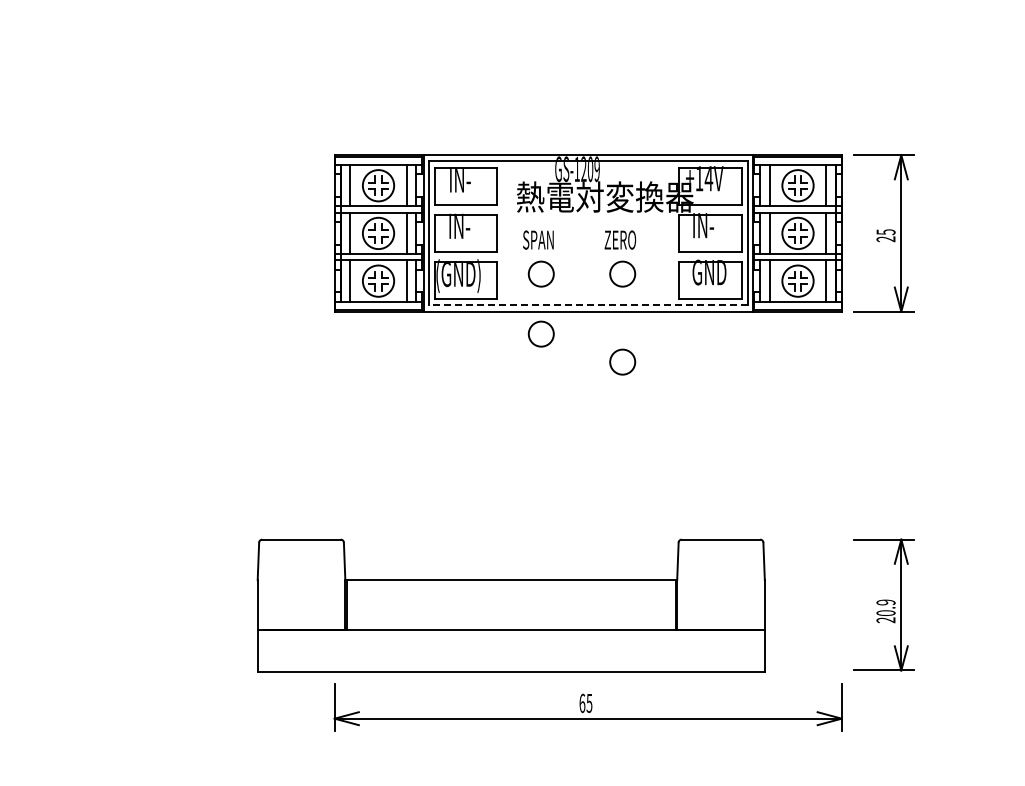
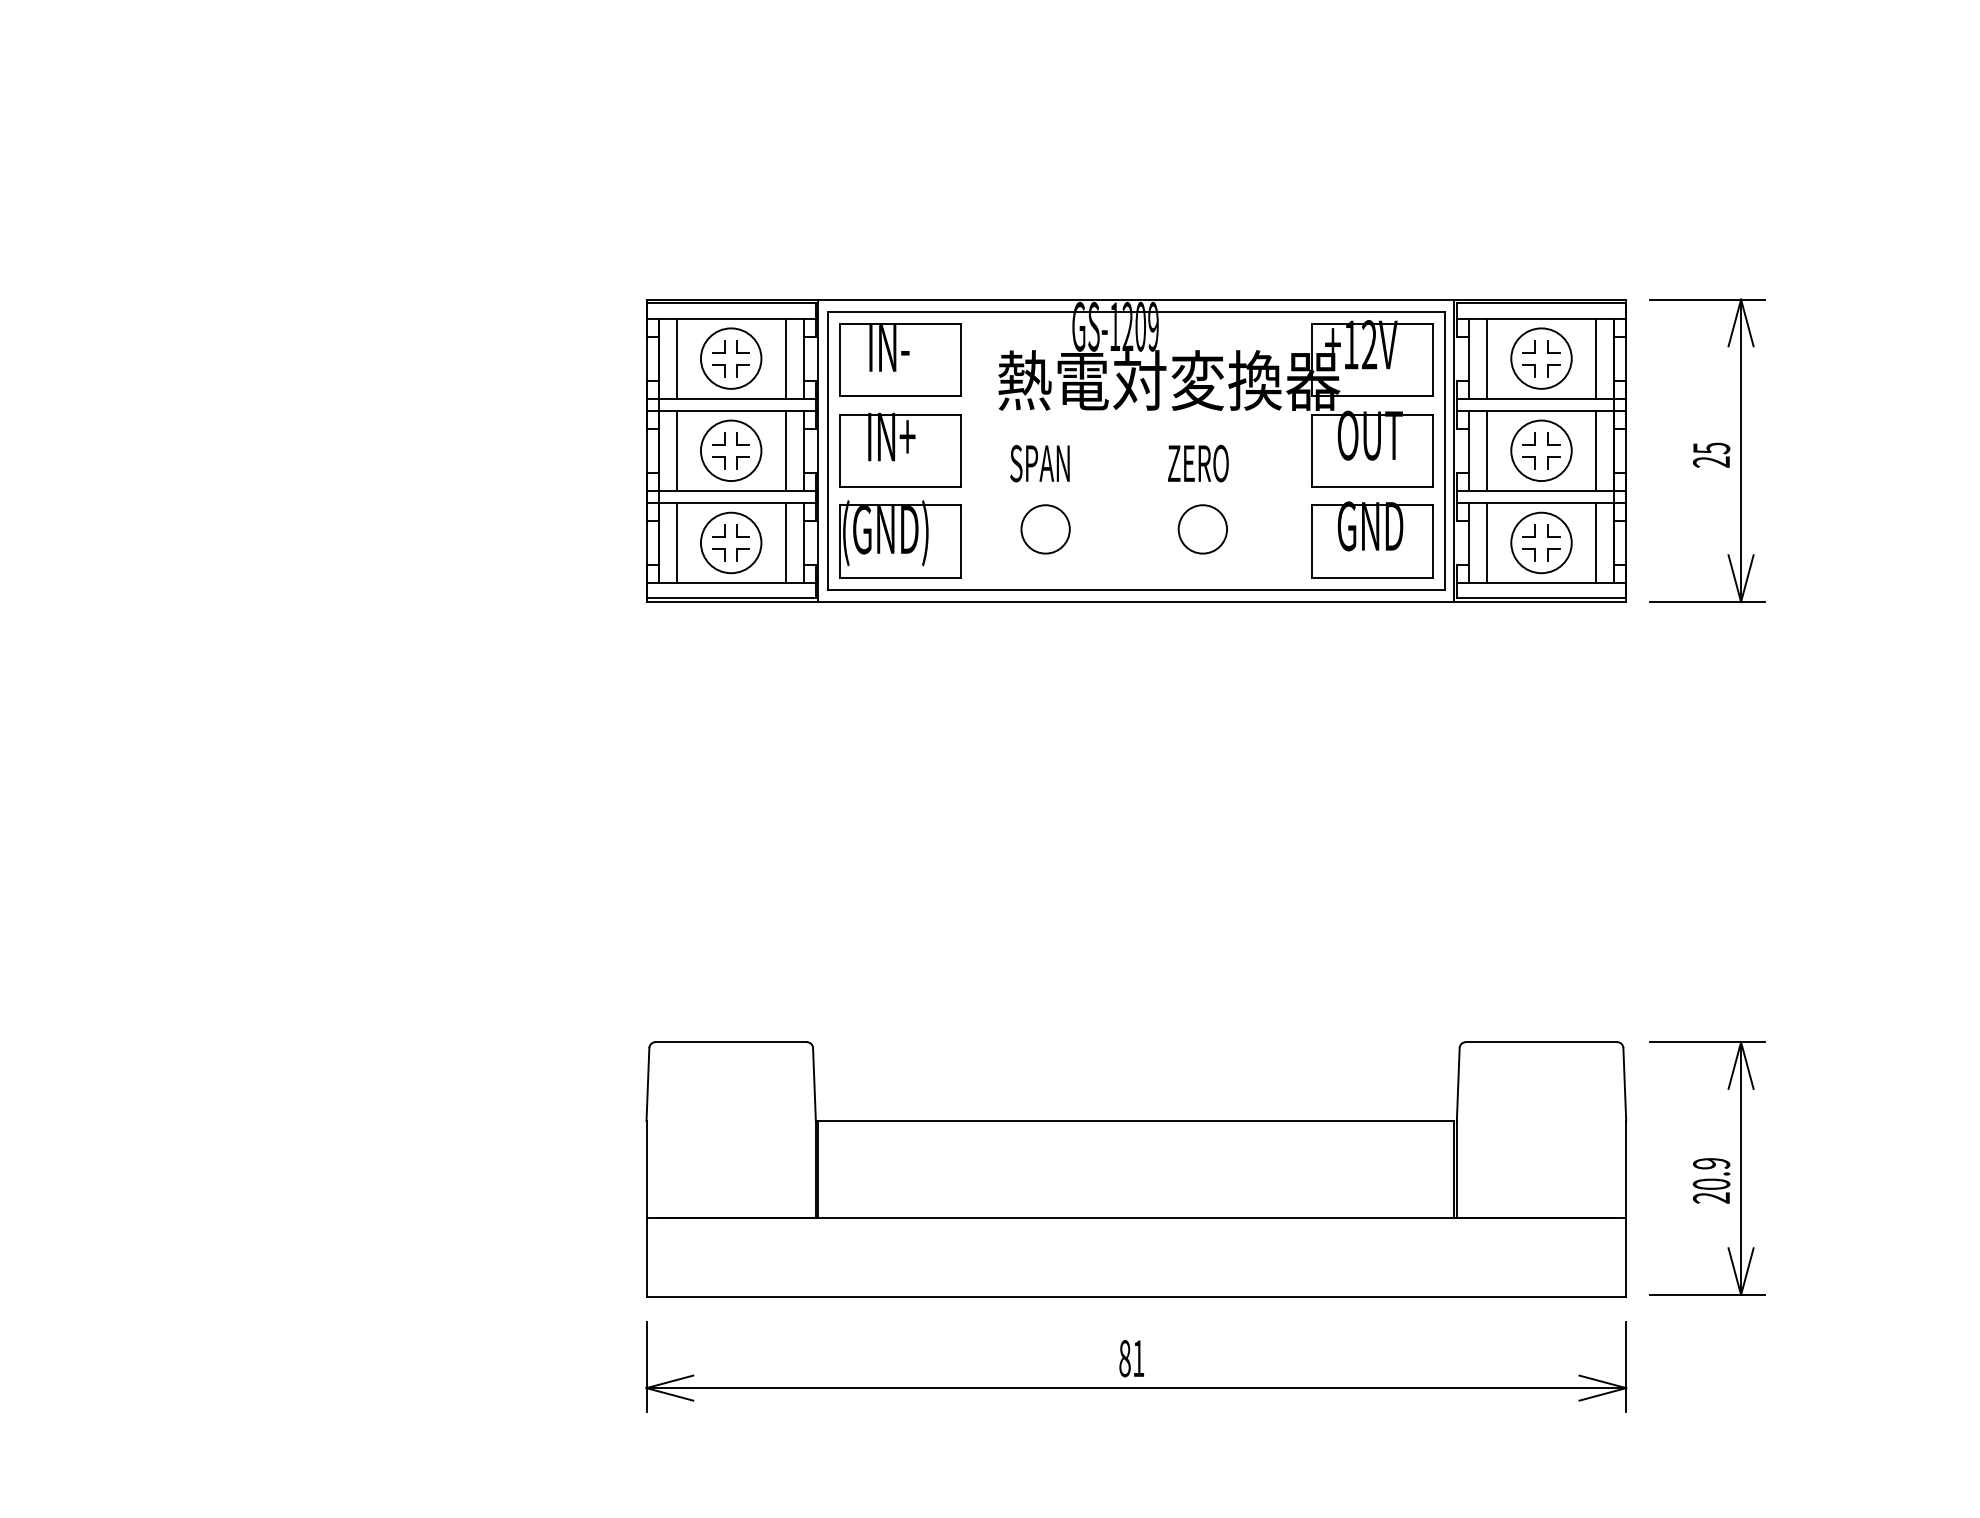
text: (708, 178) -> (1368, 344), +14V -> +12V
text: (469, 225) -> (906, 435), IN- -> IN+
text: (709, 225) -> (1370, 435), IN- -> OUT
line: (588, 305) -> (1136, 589), dashed -> solid
circle: (540, 333) -> (1044, 644), removed
circle: (622, 361) -> (1202, 698), removed
part: (510, 605) -> (1134, 1169), moved
text: (585, 703) -> (1131, 1358), 65 -> 81

